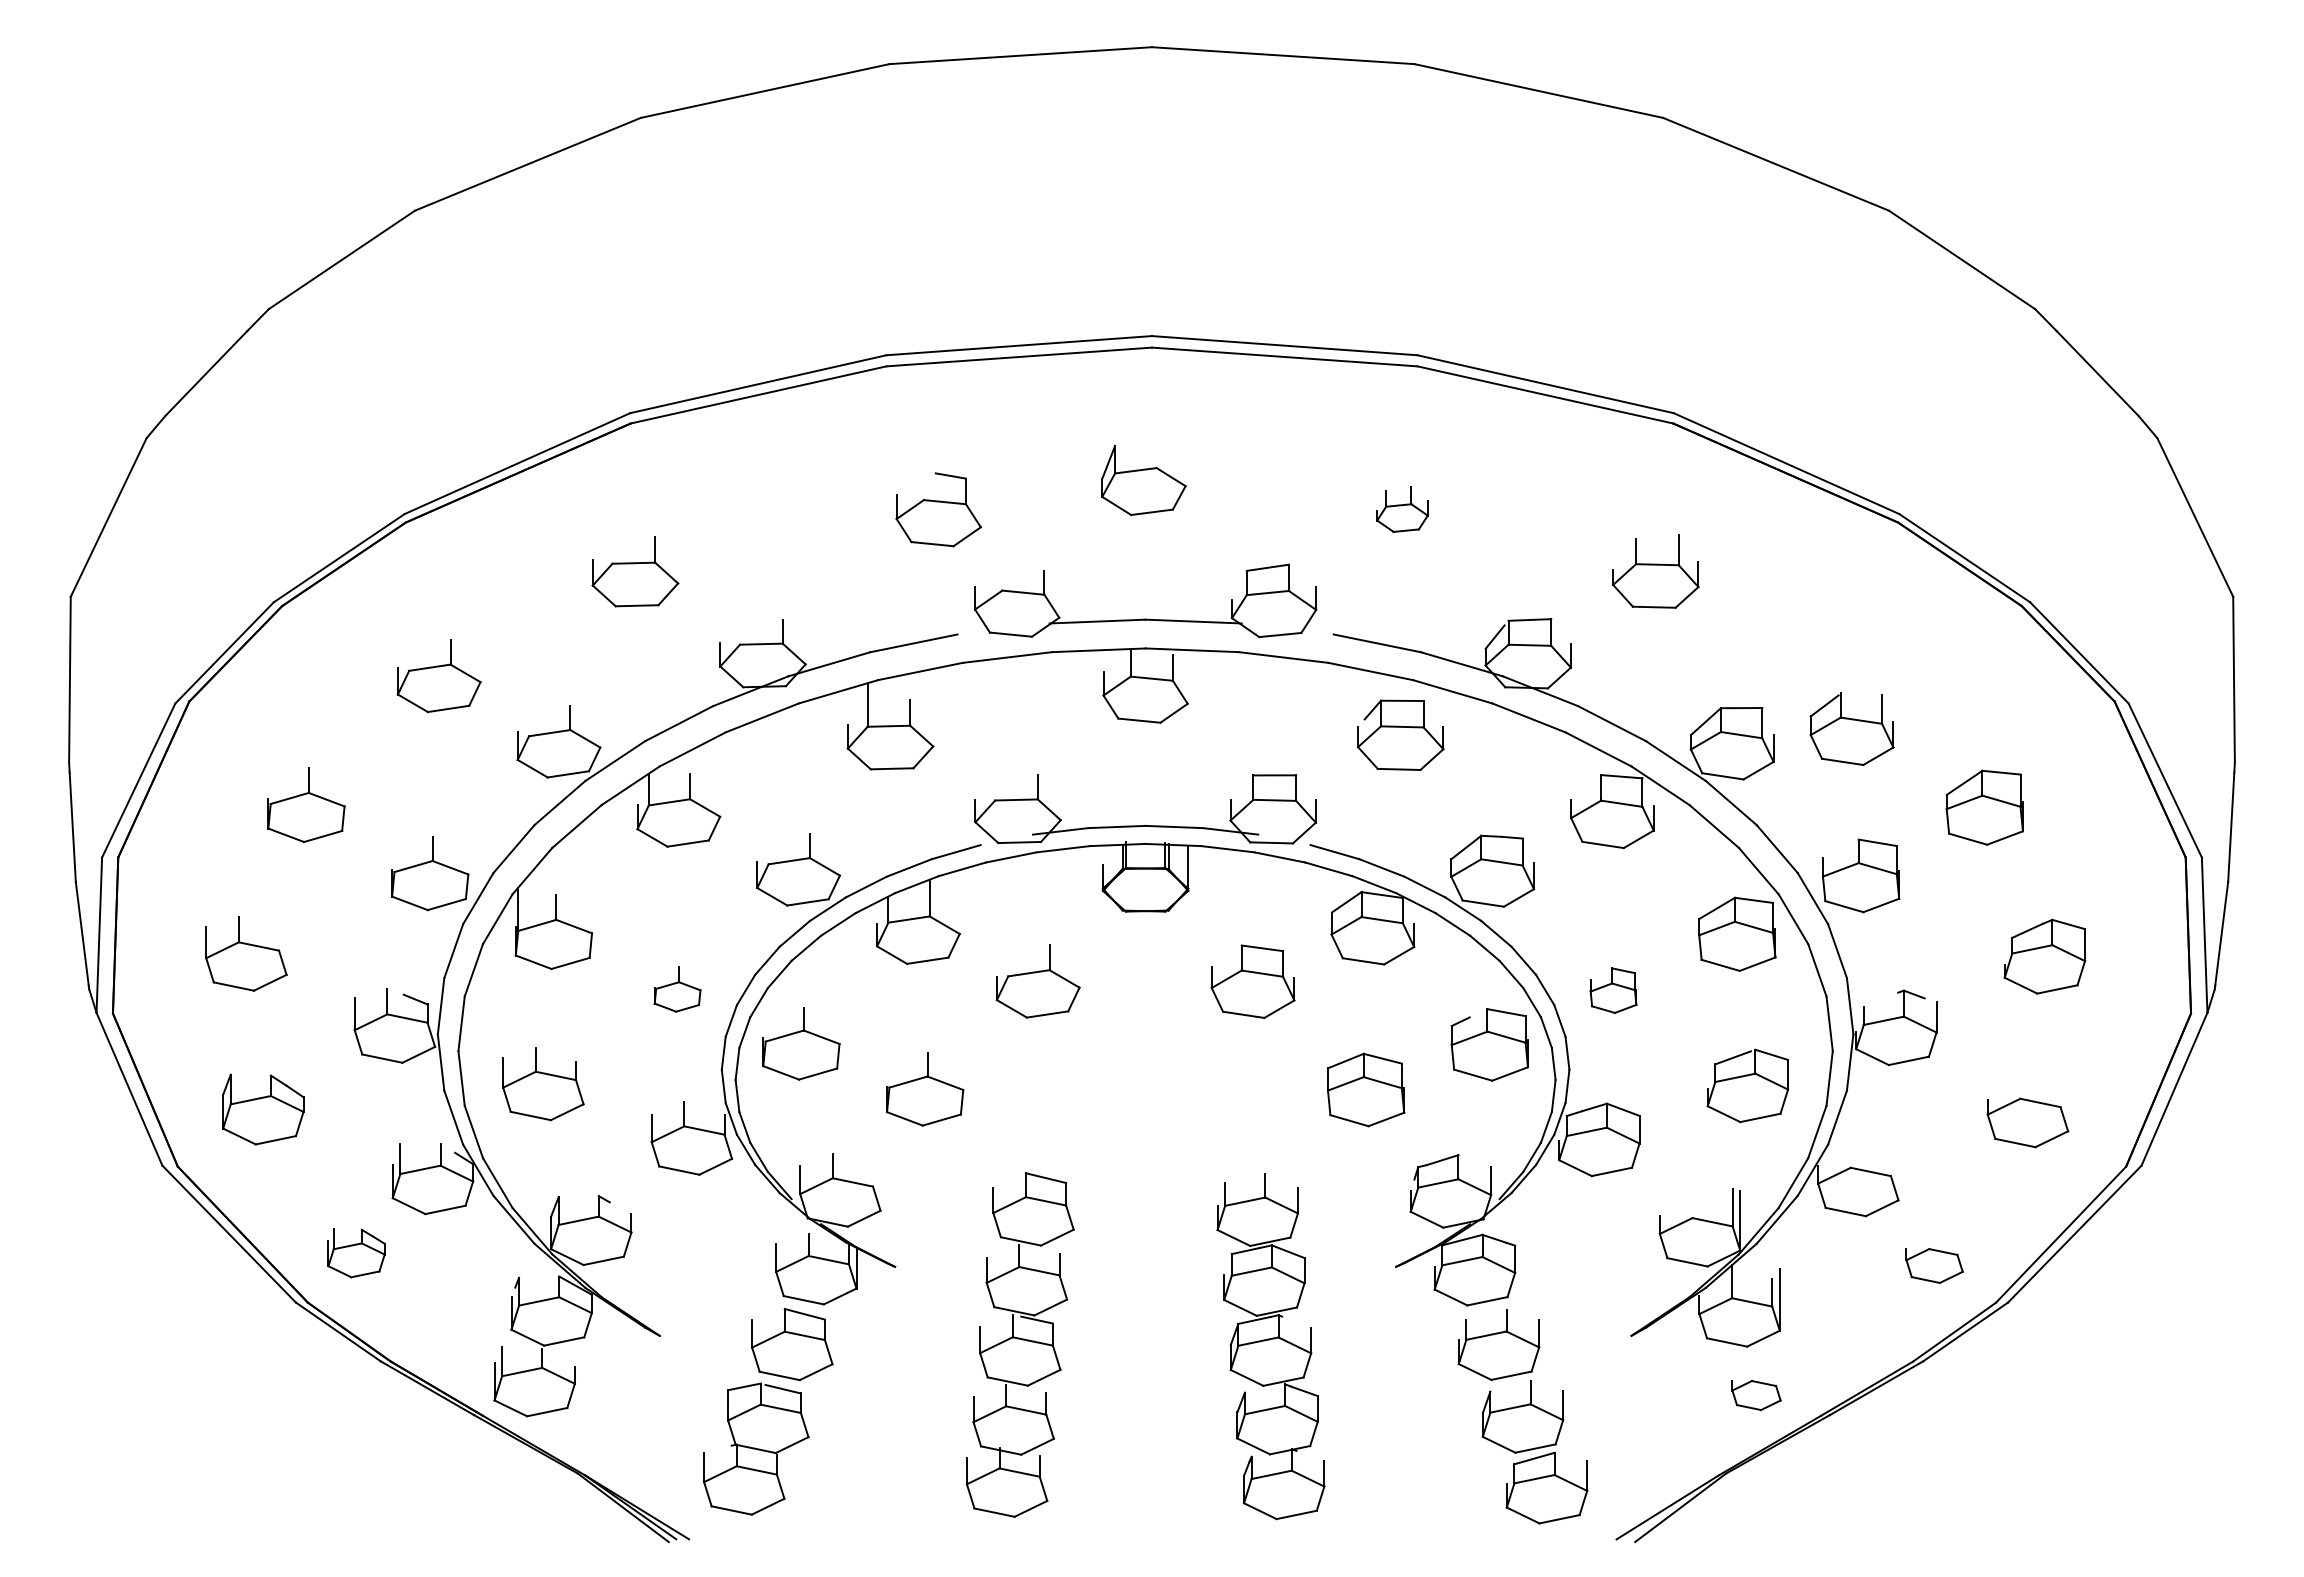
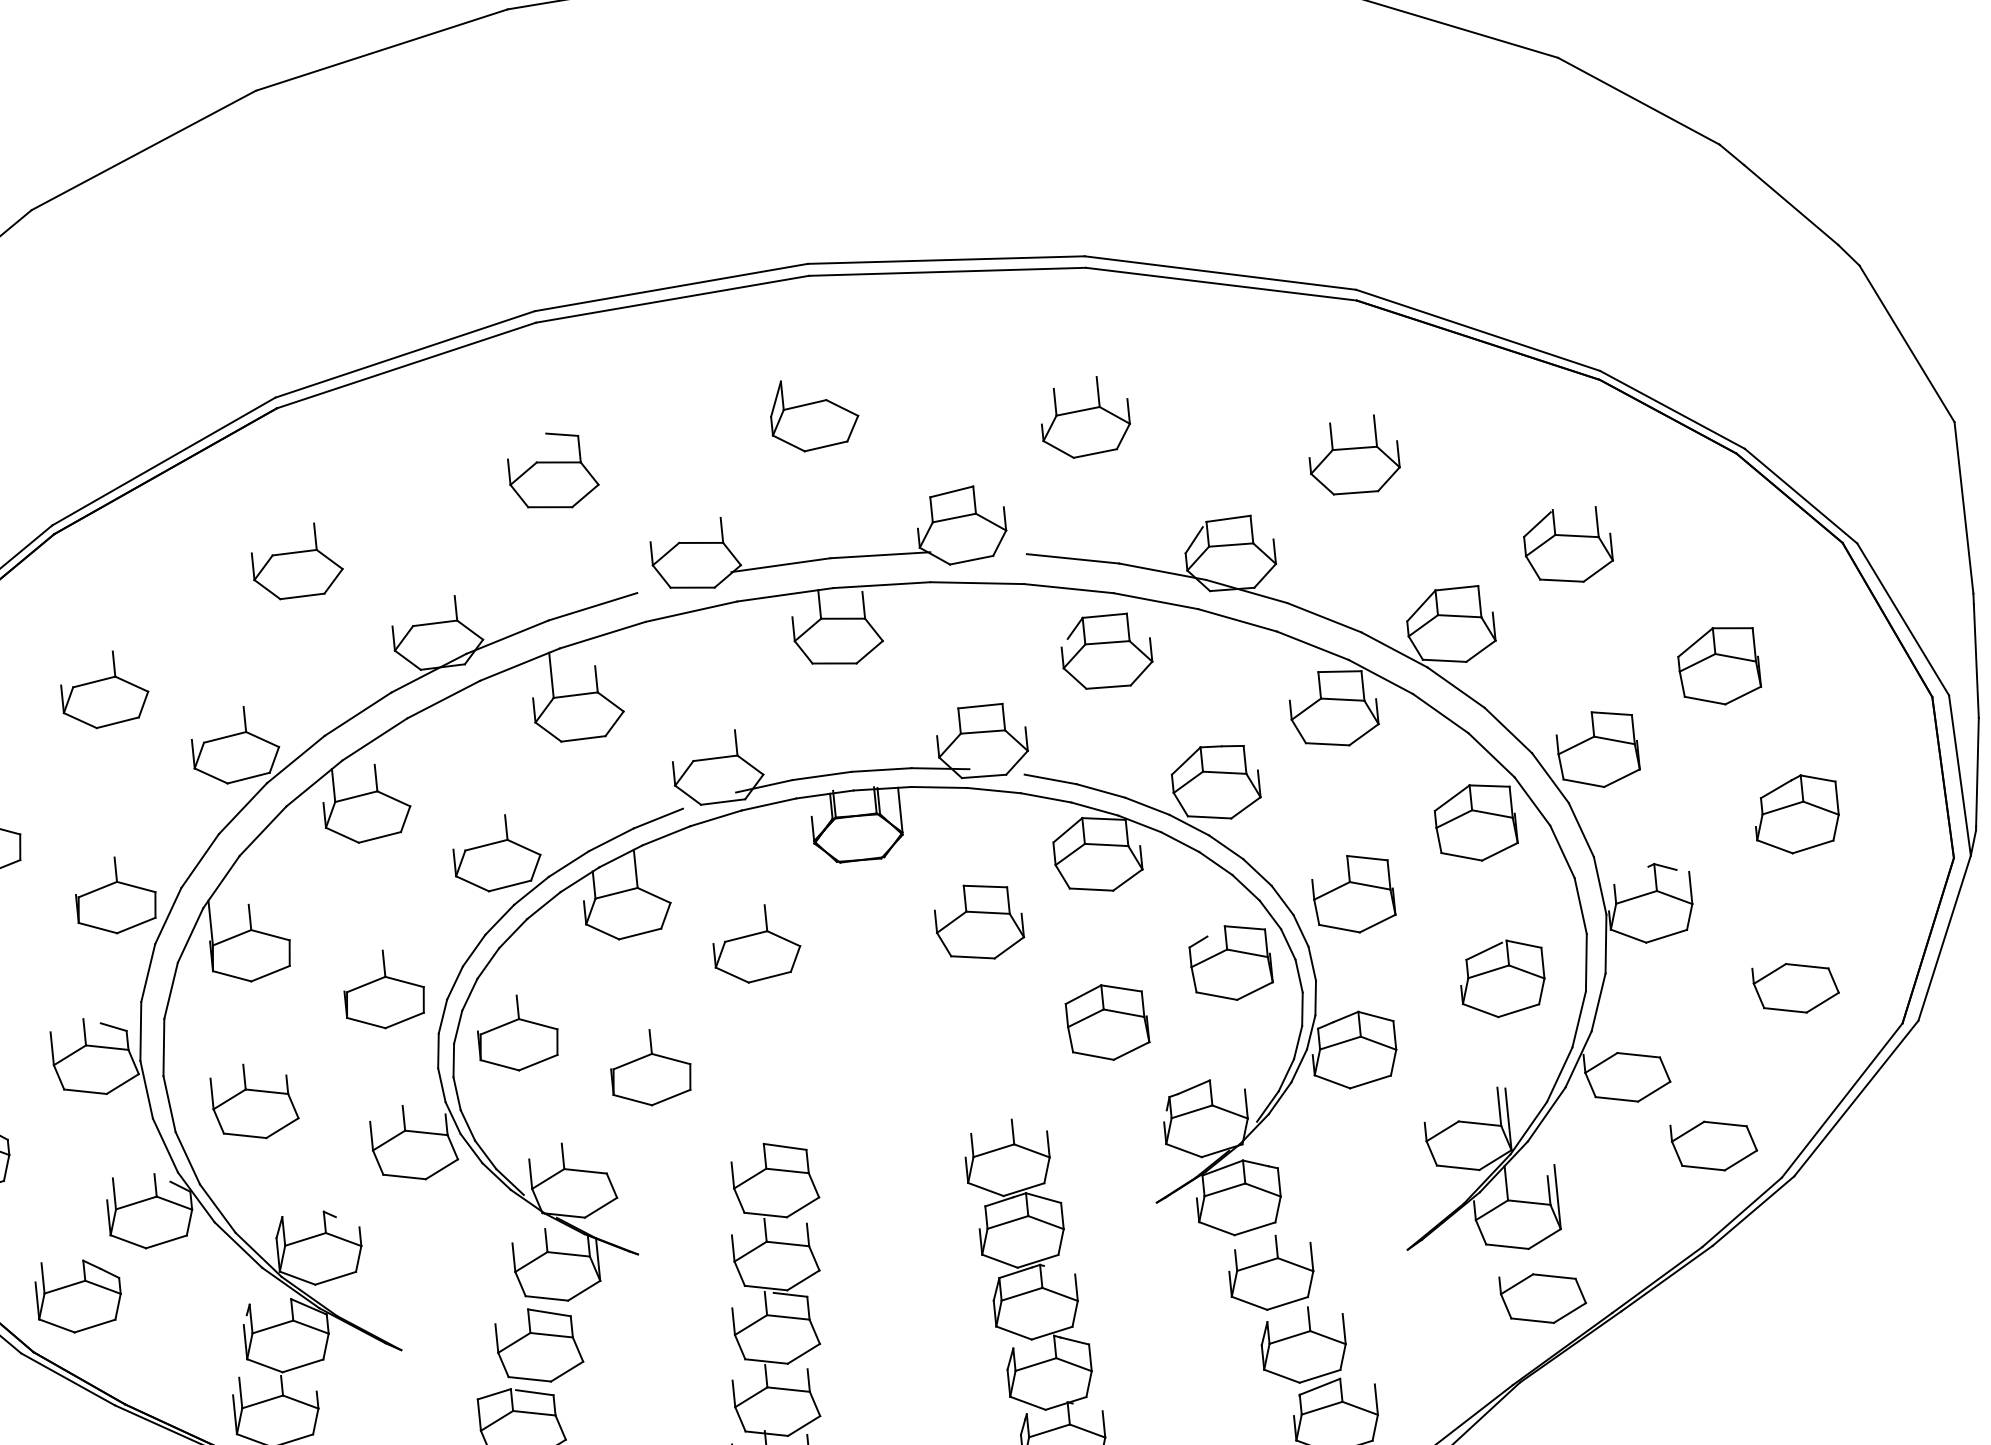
part: (938, 509) -> (552, 470), moved
part: (1402, 509) -> (1085, 417), size x1.67
part: (1851, 728) -> (1567, 545), moved
part: (677, 989) -> (383, 989), size x1.67
part: (1613, 990) -> (1353, 893), size x1.67
part: (356, 1252) -> (78, 1295), size x1.43
part: (1934, 1265) -> (1714, 1145), size x1.43
part: (1756, 1395) -> (1543, 1298), size x1.67

